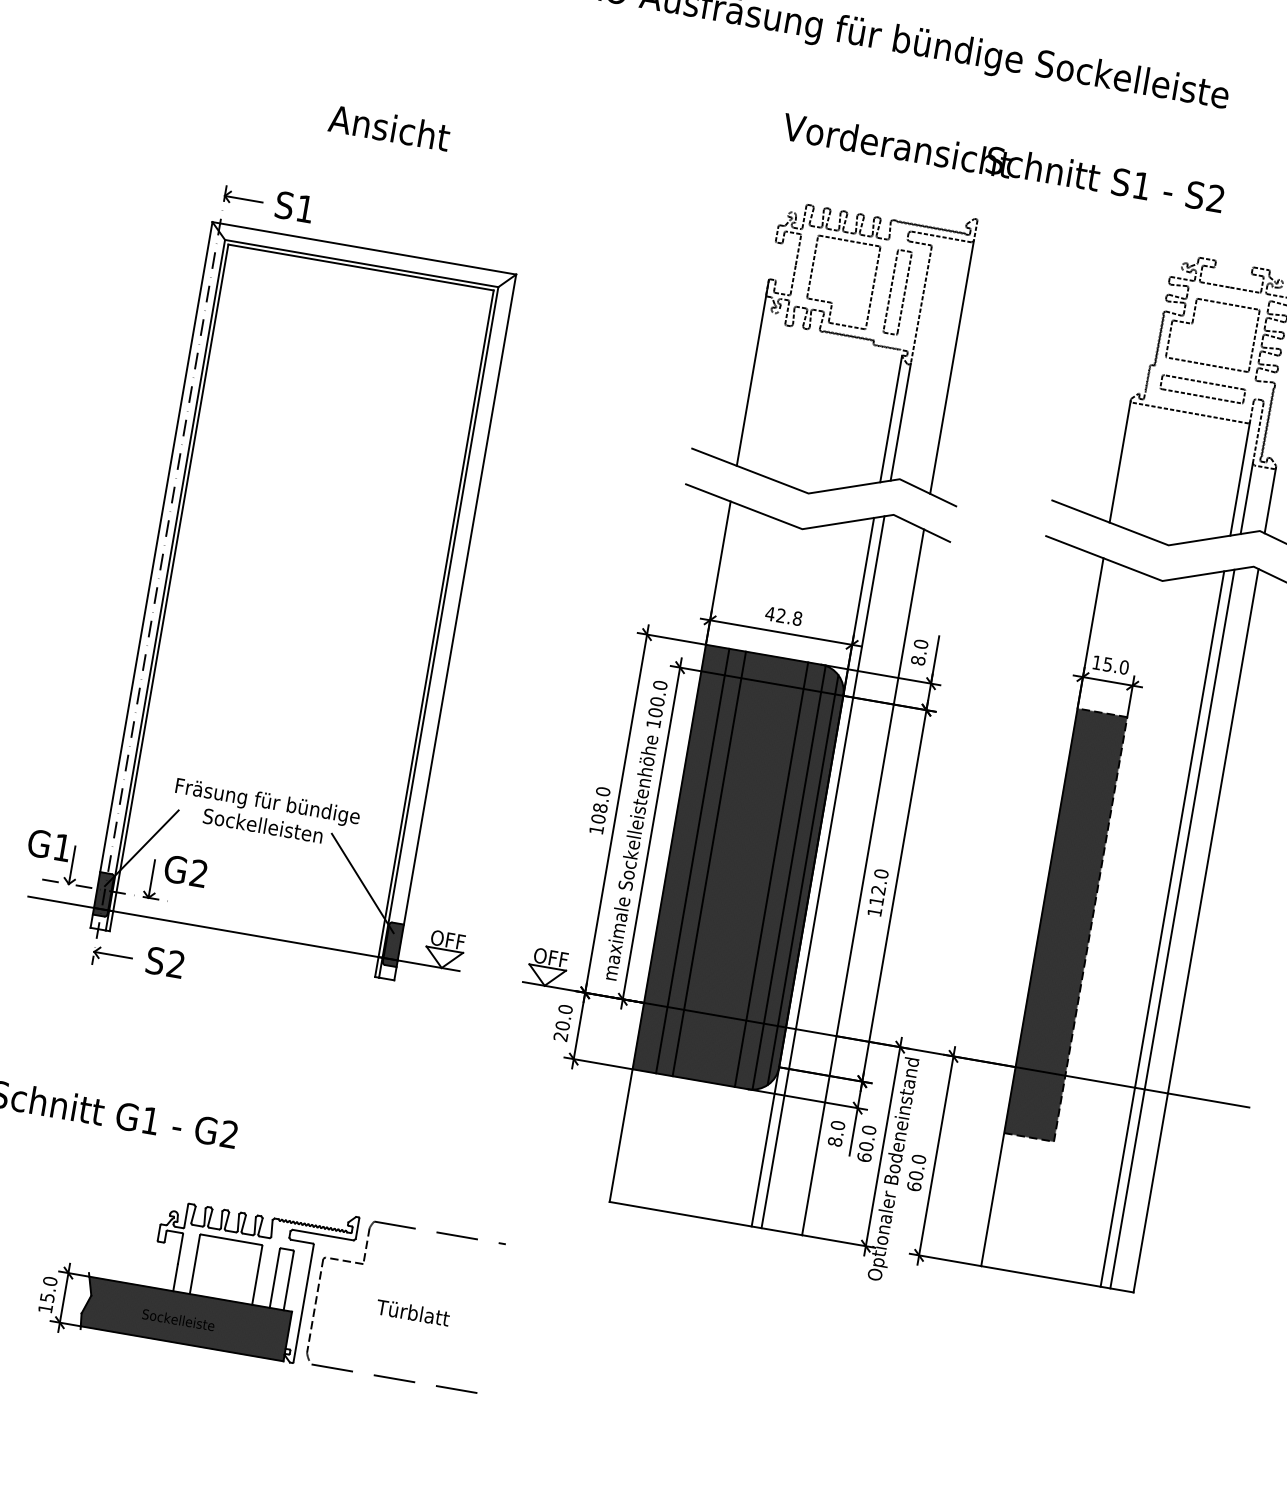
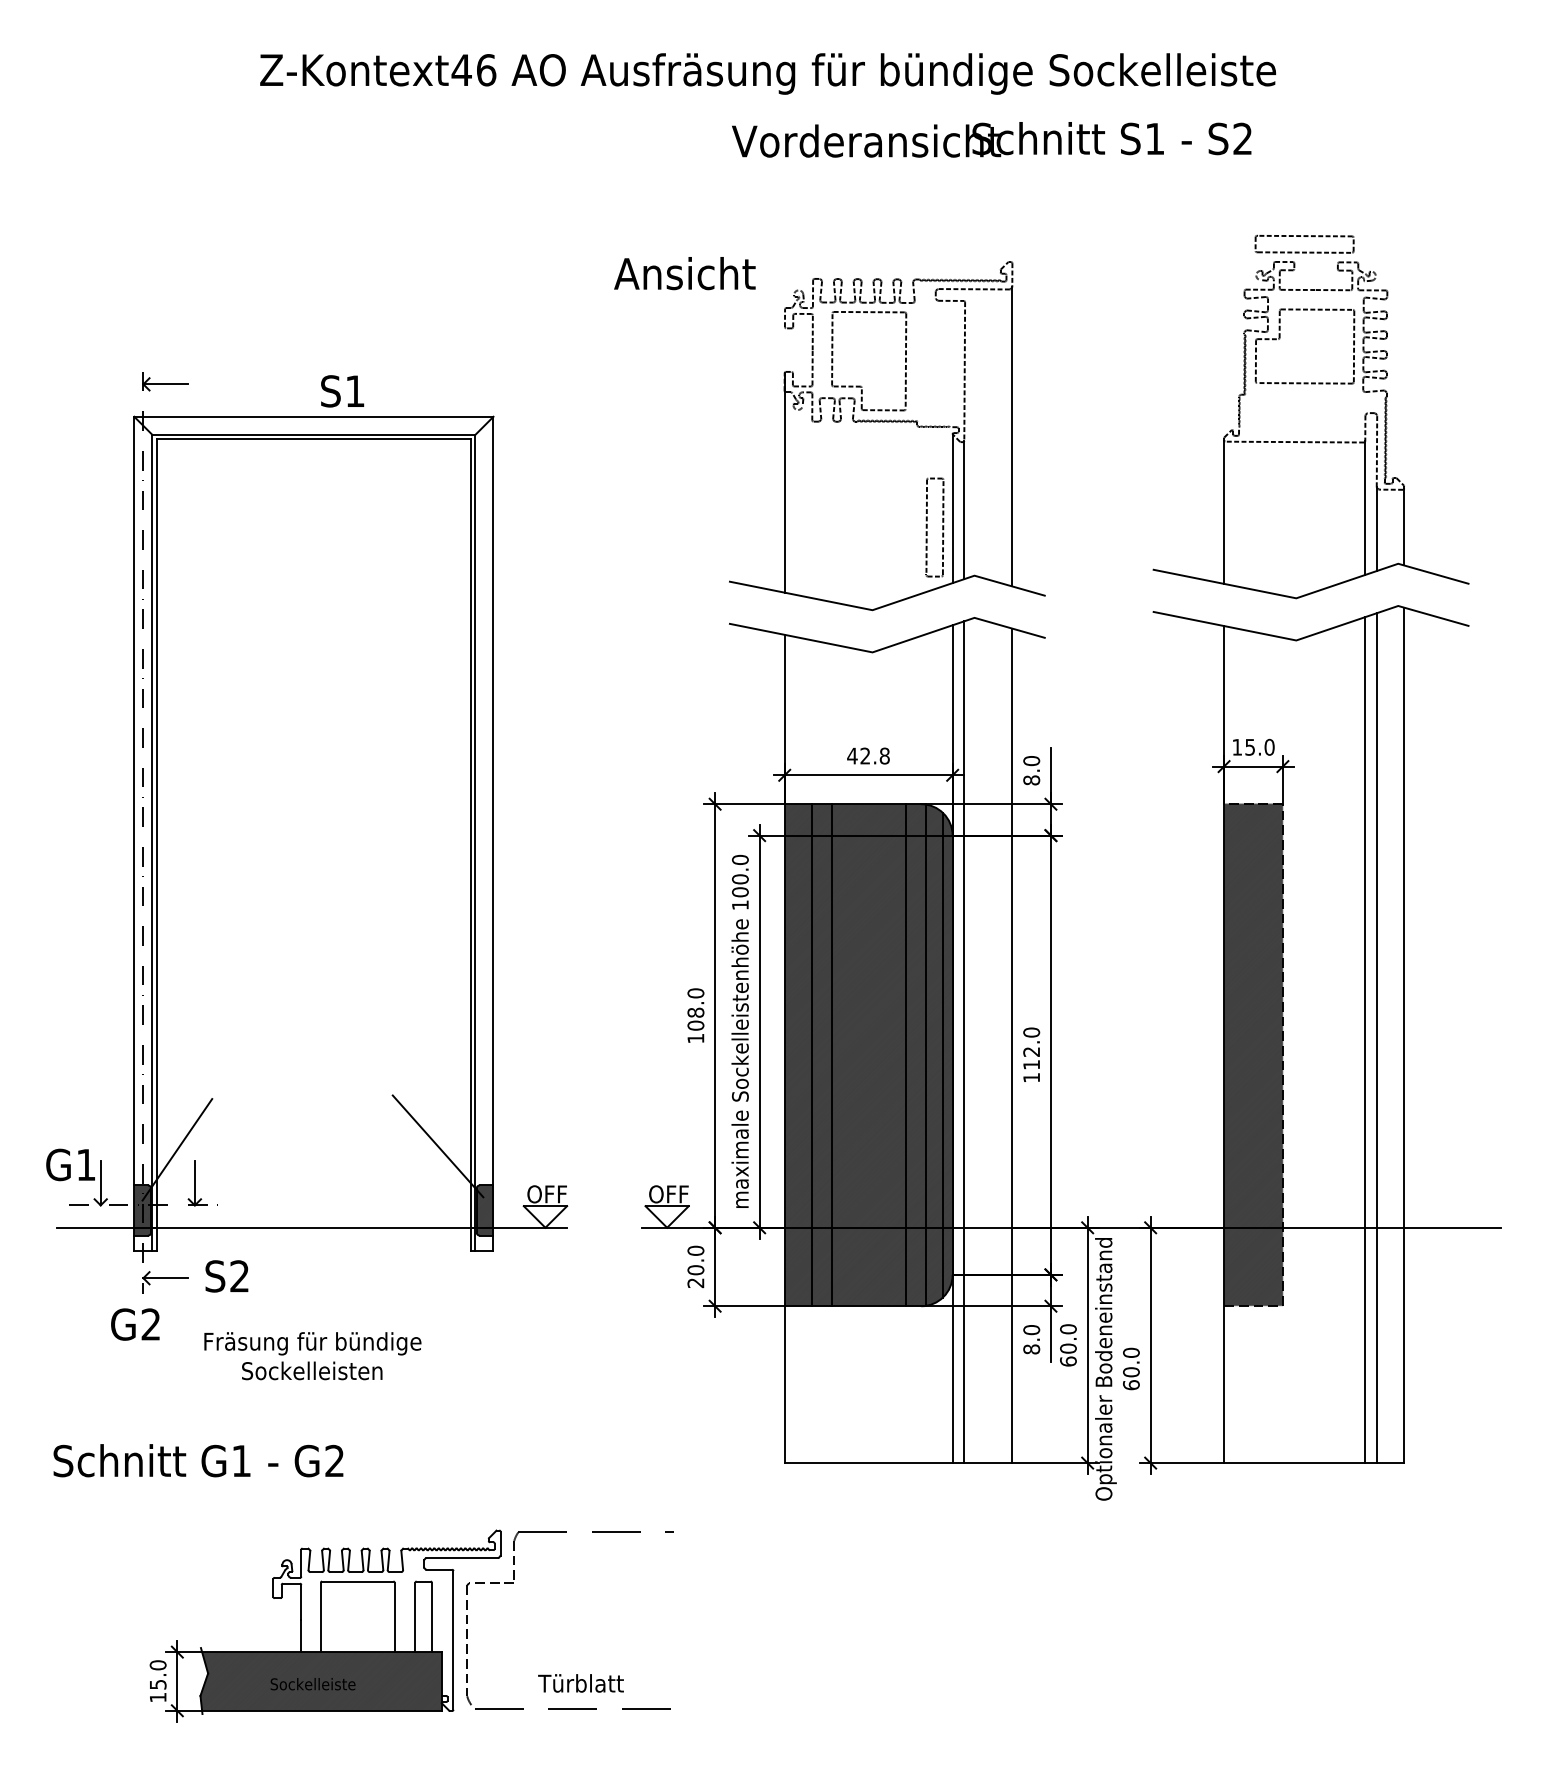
text: (389, 127) -> (684, 273), moved
text: (1003, 162) -> (991, 139), moved
text: (294, 207) -> (342, 391), moved
part: (891, 291) -> (927, 527), moved
part: (1203, 382) -> (1304, 236), moved
text: (265, 813) -> (312, 1356), moved
text: (185, 871) -> (135, 1324), moved
text: (412, 1312) -> (580, 1683), moved

